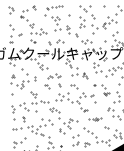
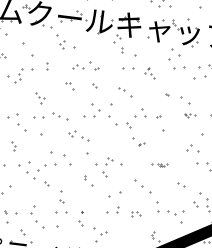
part: (95, 119) -> (160, 165), size x0.6

